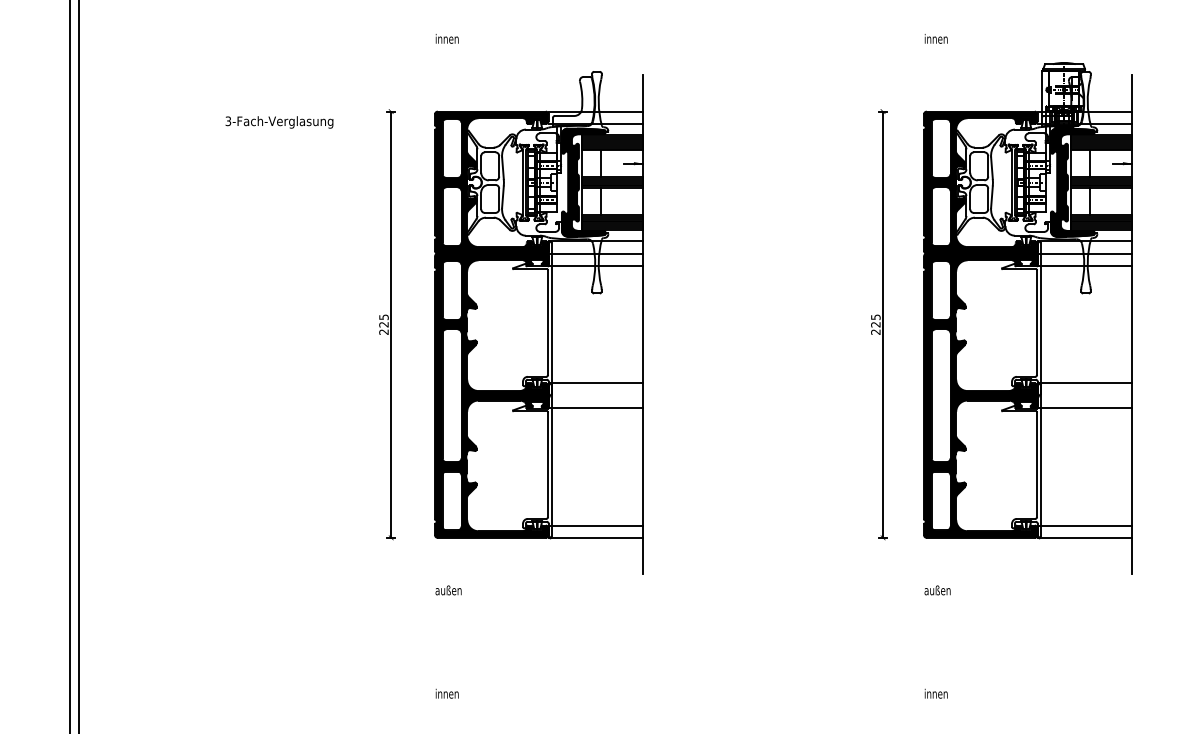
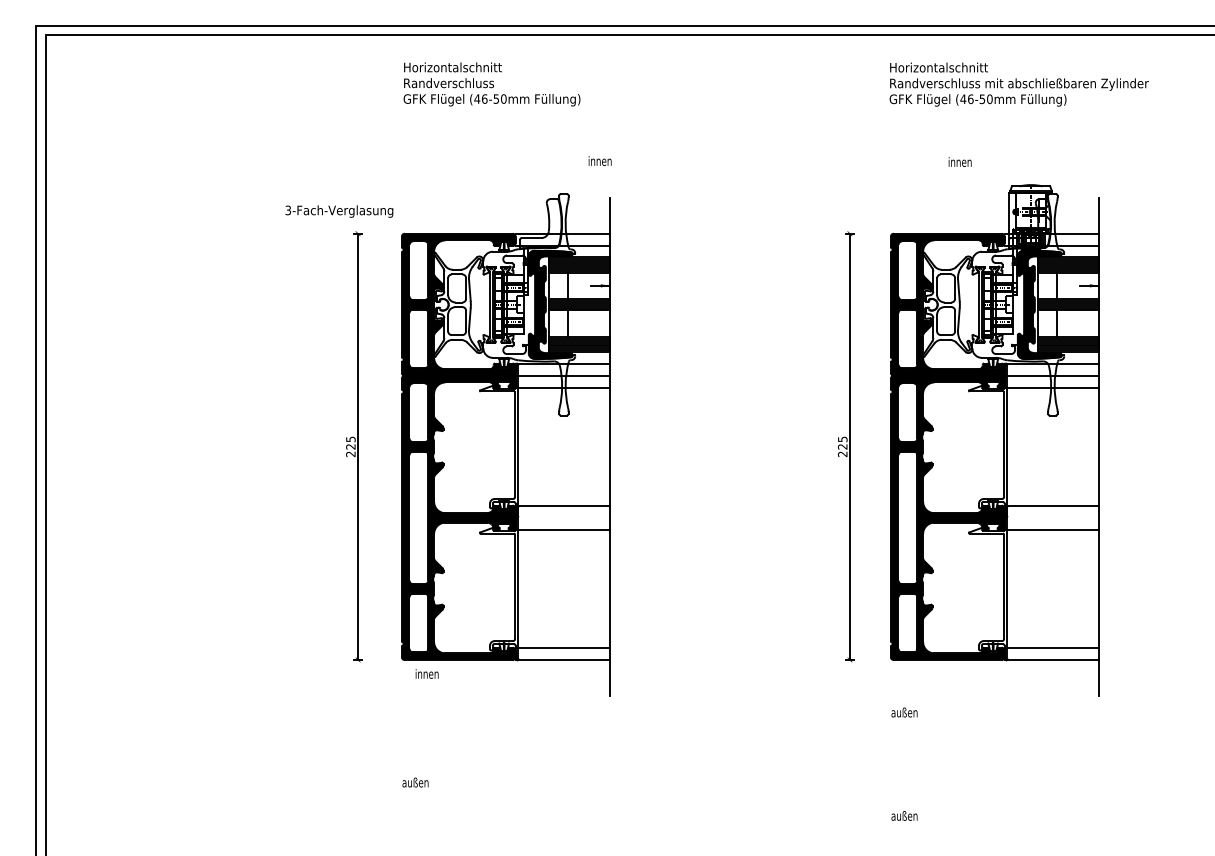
text: (446, 38) -> (599, 160), moved
text: (935, 38) -> (959, 161), moved
text: (279, 122) -> (339, 211), moved
text: (448, 590) -> (415, 782), moved
text: (446, 693) -> (426, 673), moved
text: (937, 693) -> (904, 815), innen -> außen

